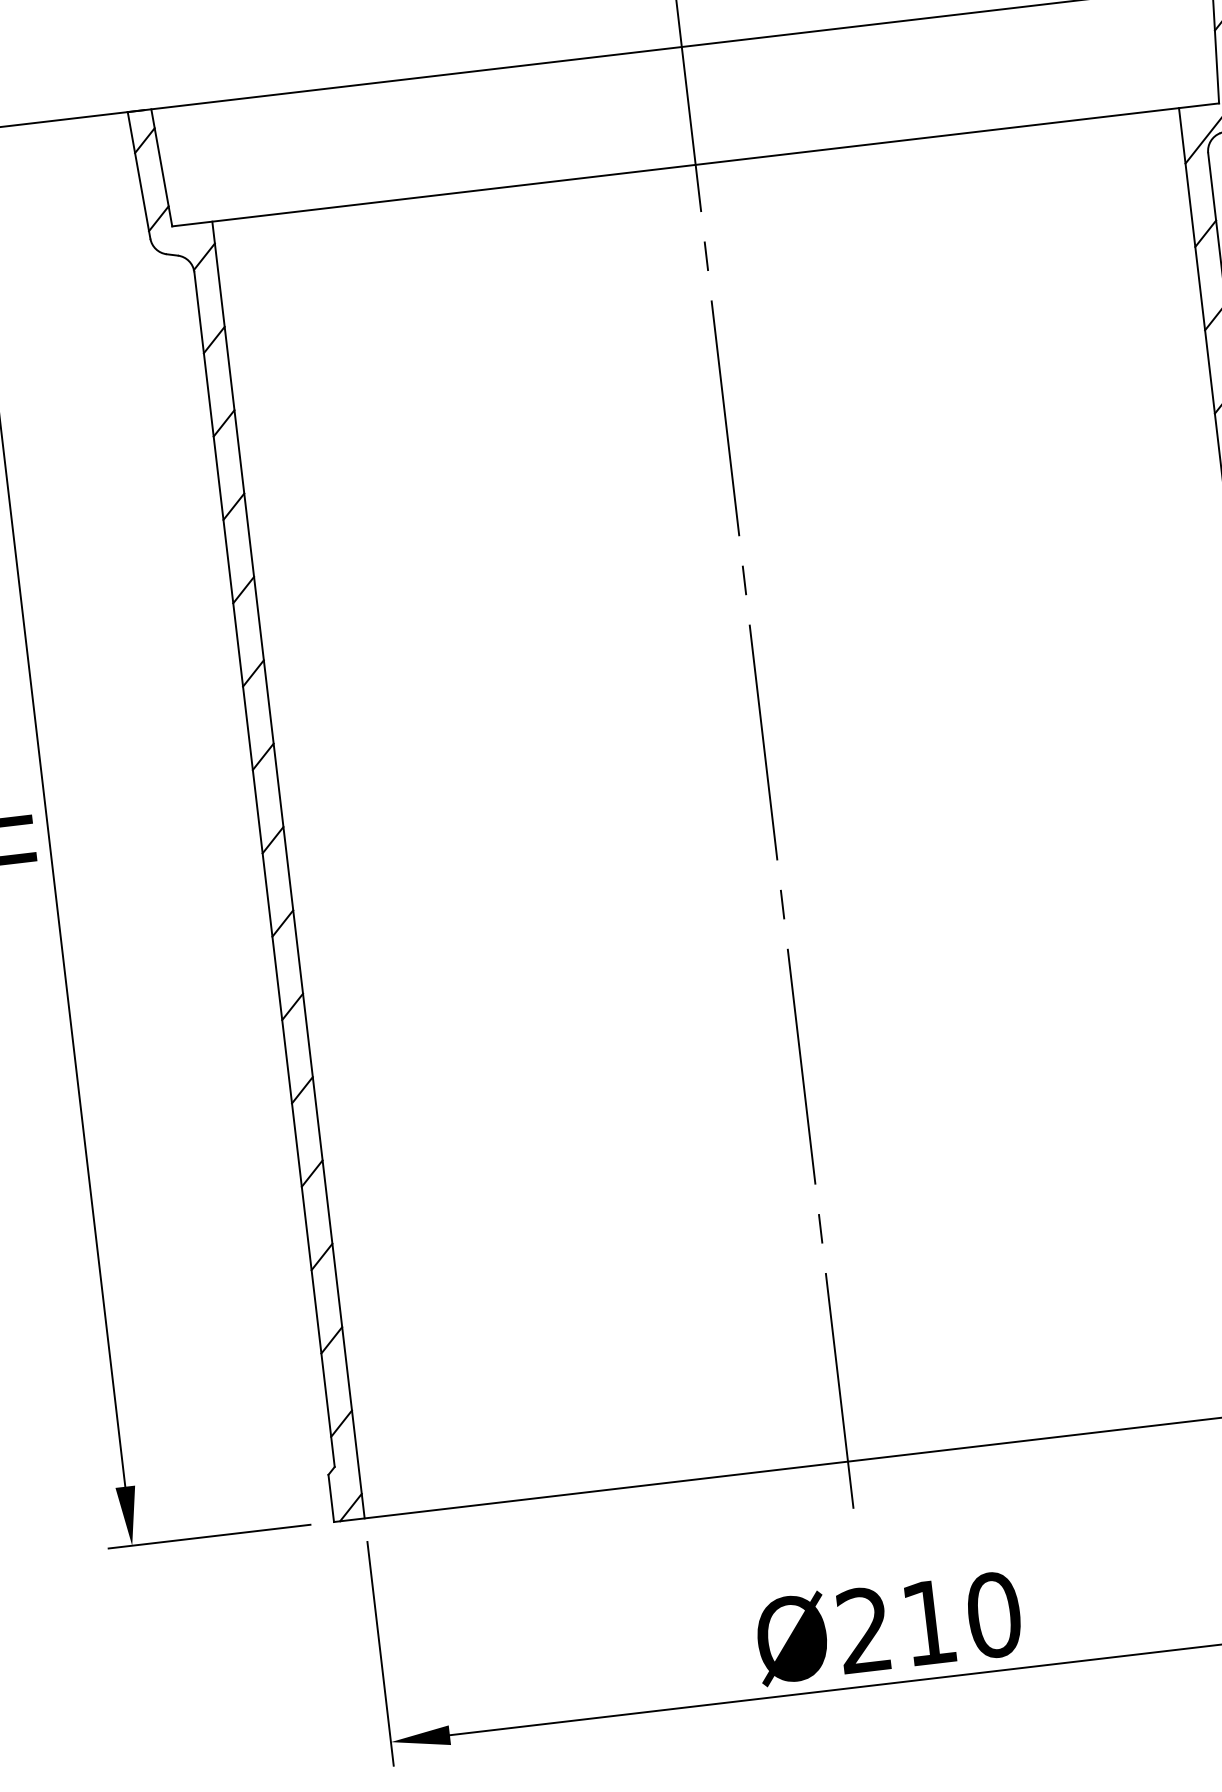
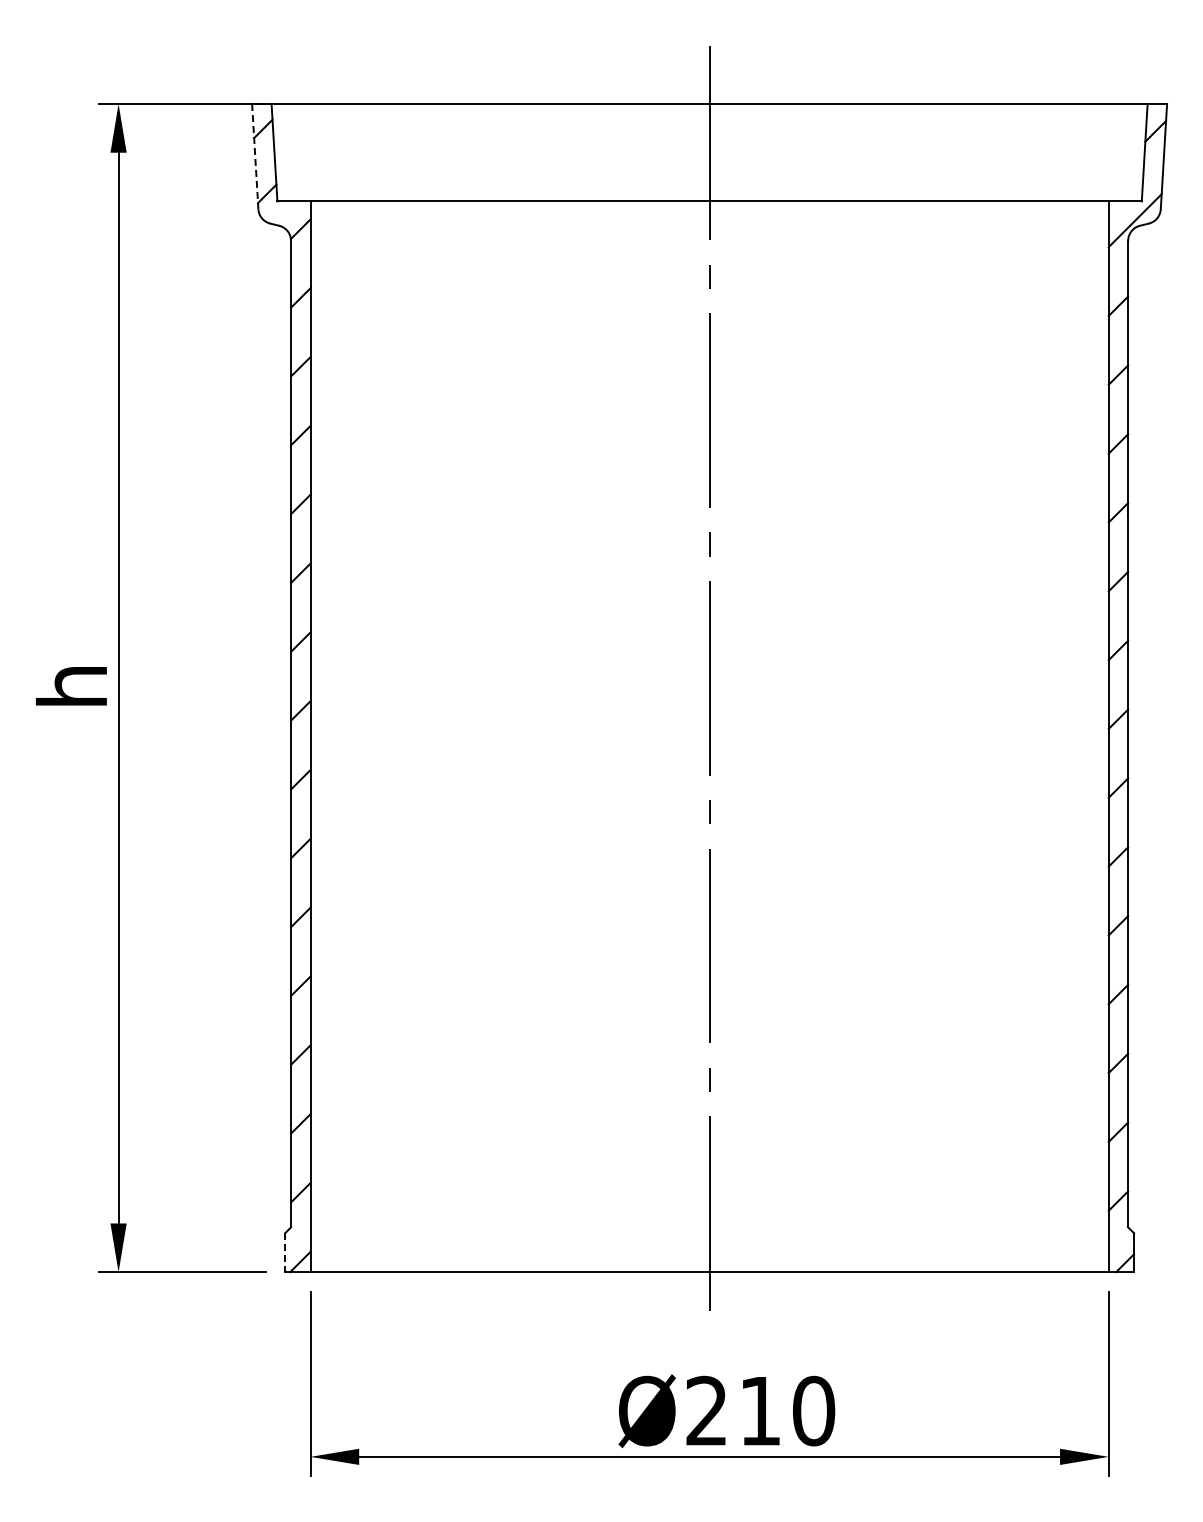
line: (139, 175) -> (255, 156), solid -> dashed
line: (331, 1499) -> (285, 1253), solid -> dashed

